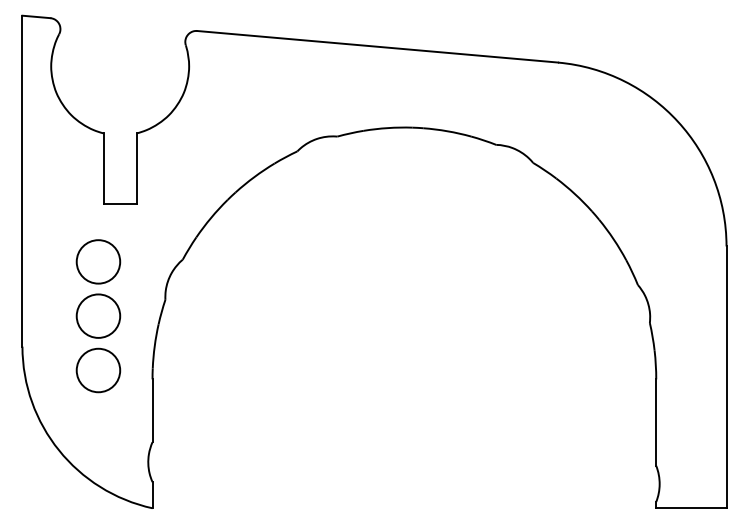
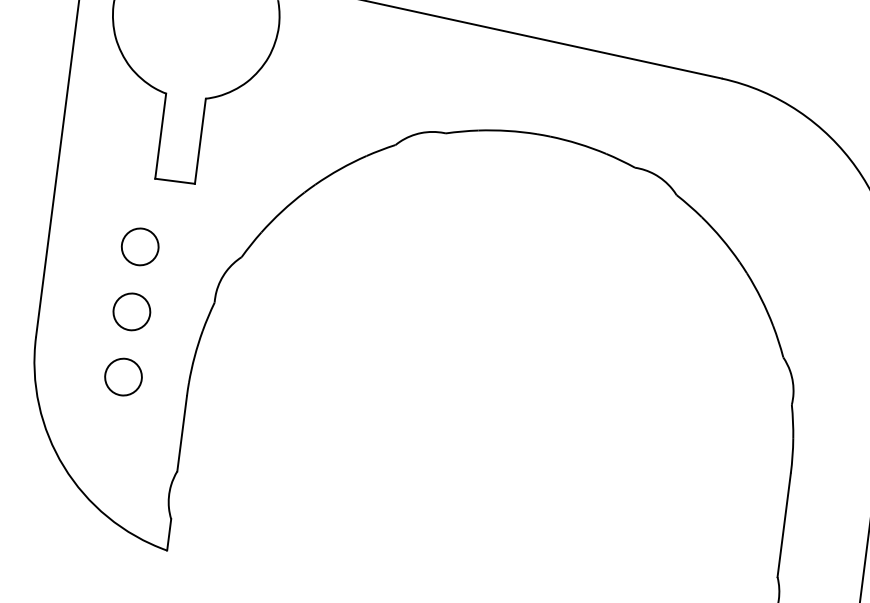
circle: (98, 261) -> (140, 246), size x0.7
circle: (98, 315) -> (132, 311), size x0.7
circle: (98, 370) -> (123, 377), size x0.7

